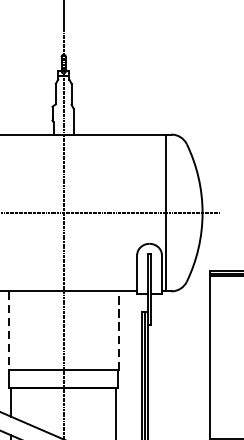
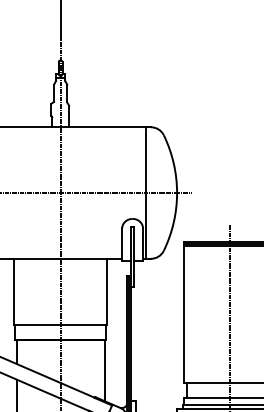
line: (118, 330) -> (106, 291), dashed -> solid
line: (8, 331) -> (14, 292), dashed -> solid

